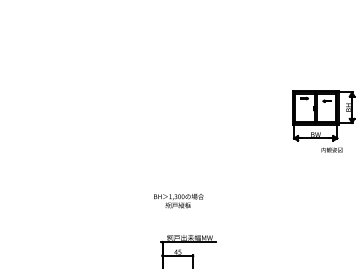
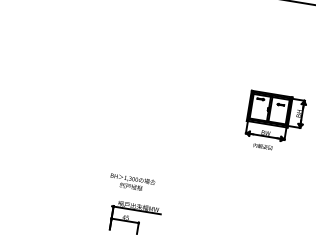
text: (331, 149) -> (262, 146), moved
text: (178, 201) -> (131, 183), moved

